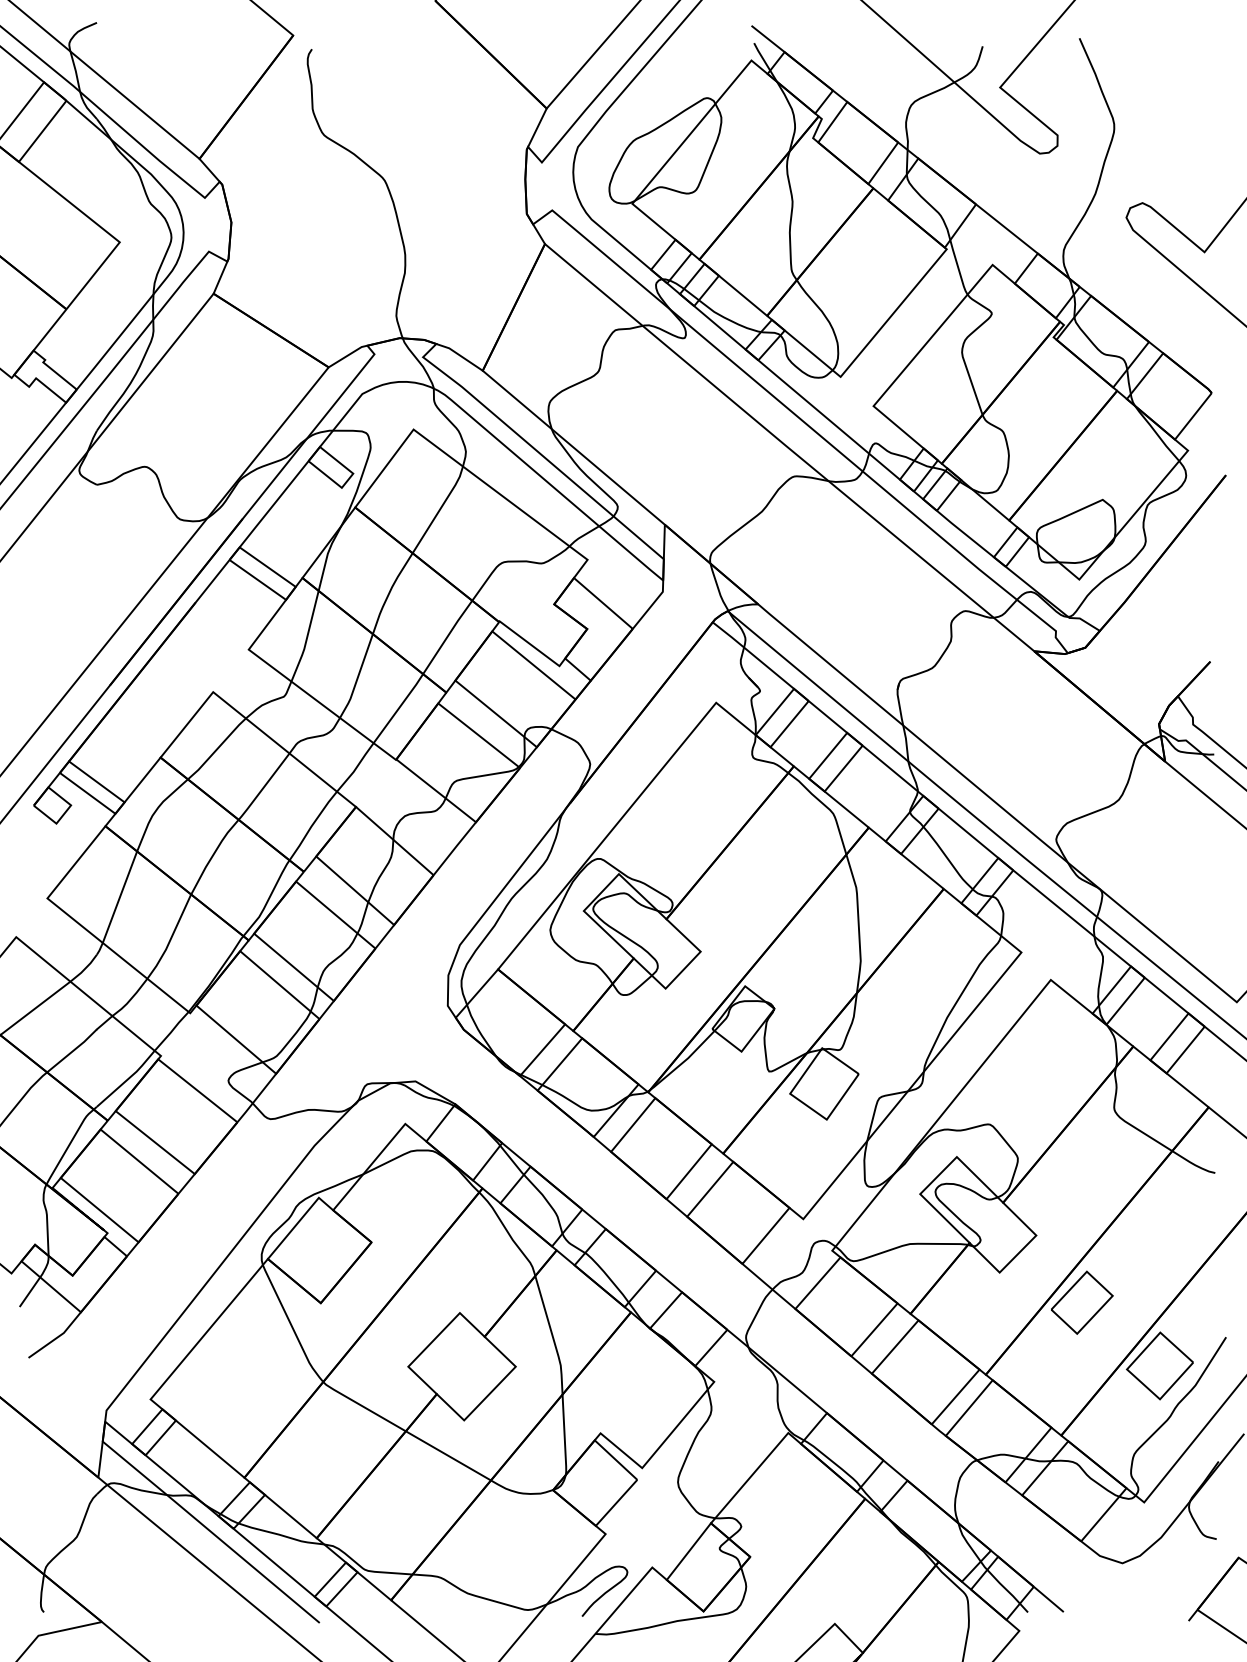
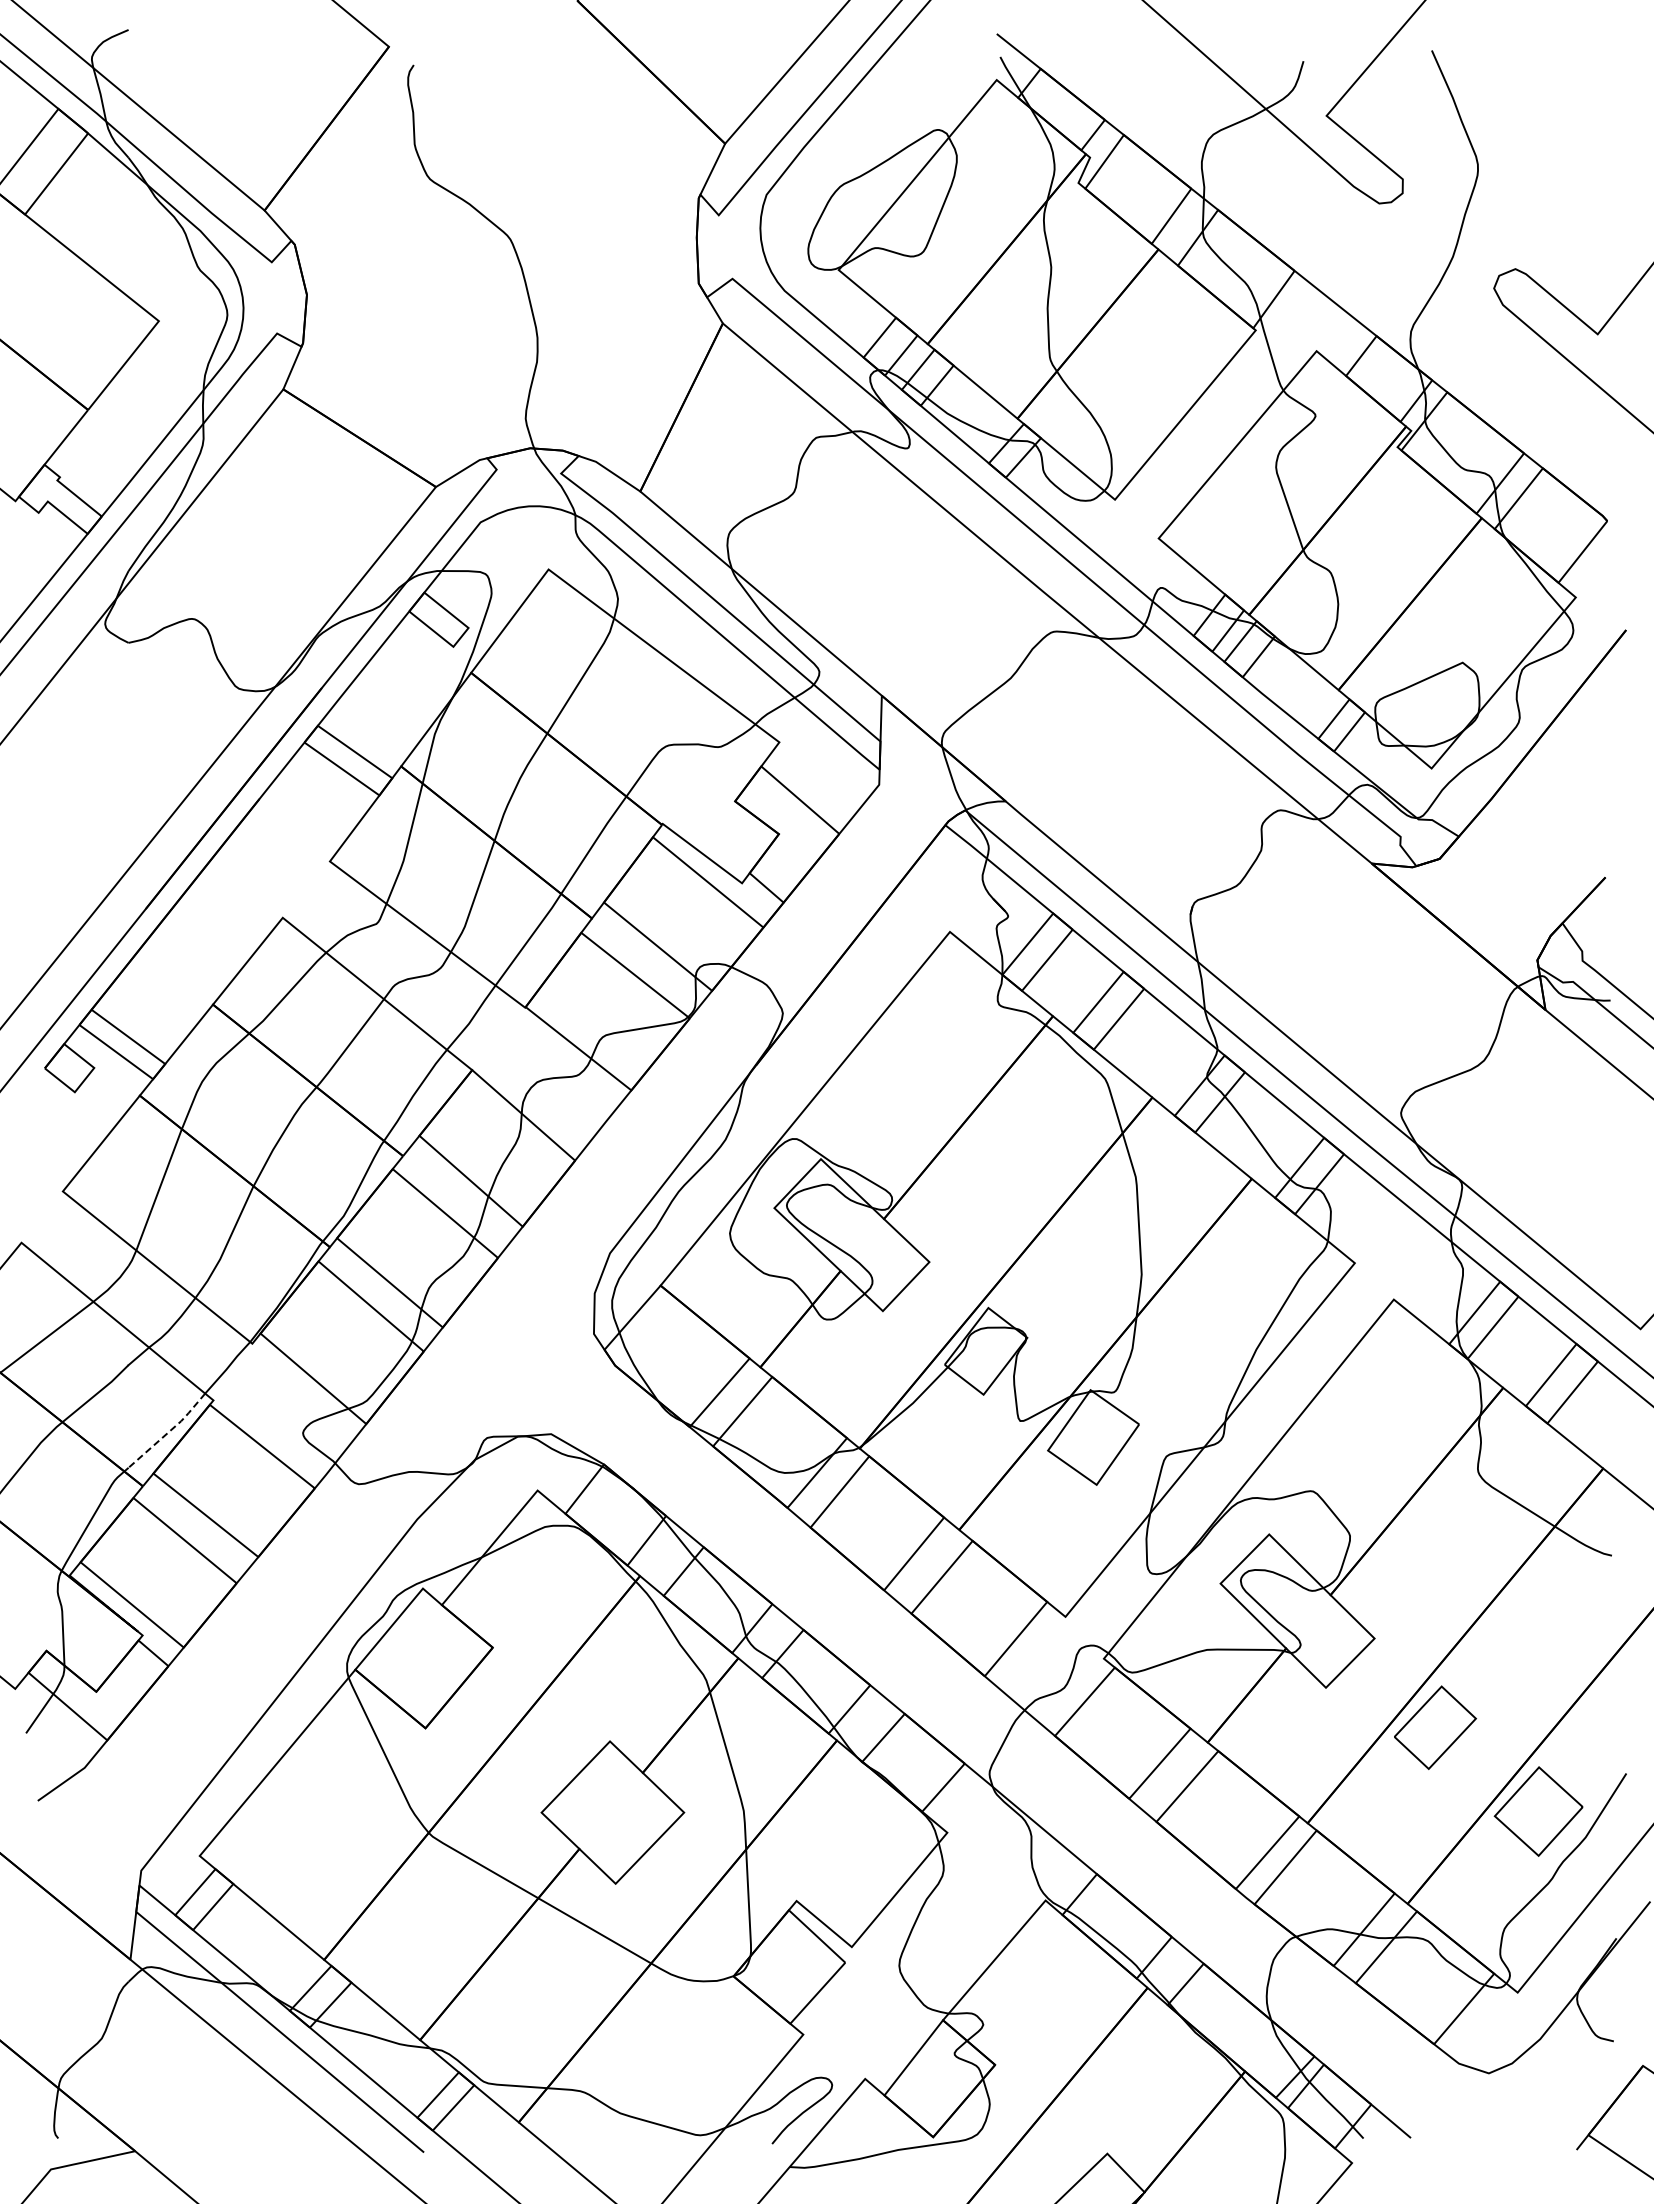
line: (127, 1079) -> (169, 1431), solid -> dashed

